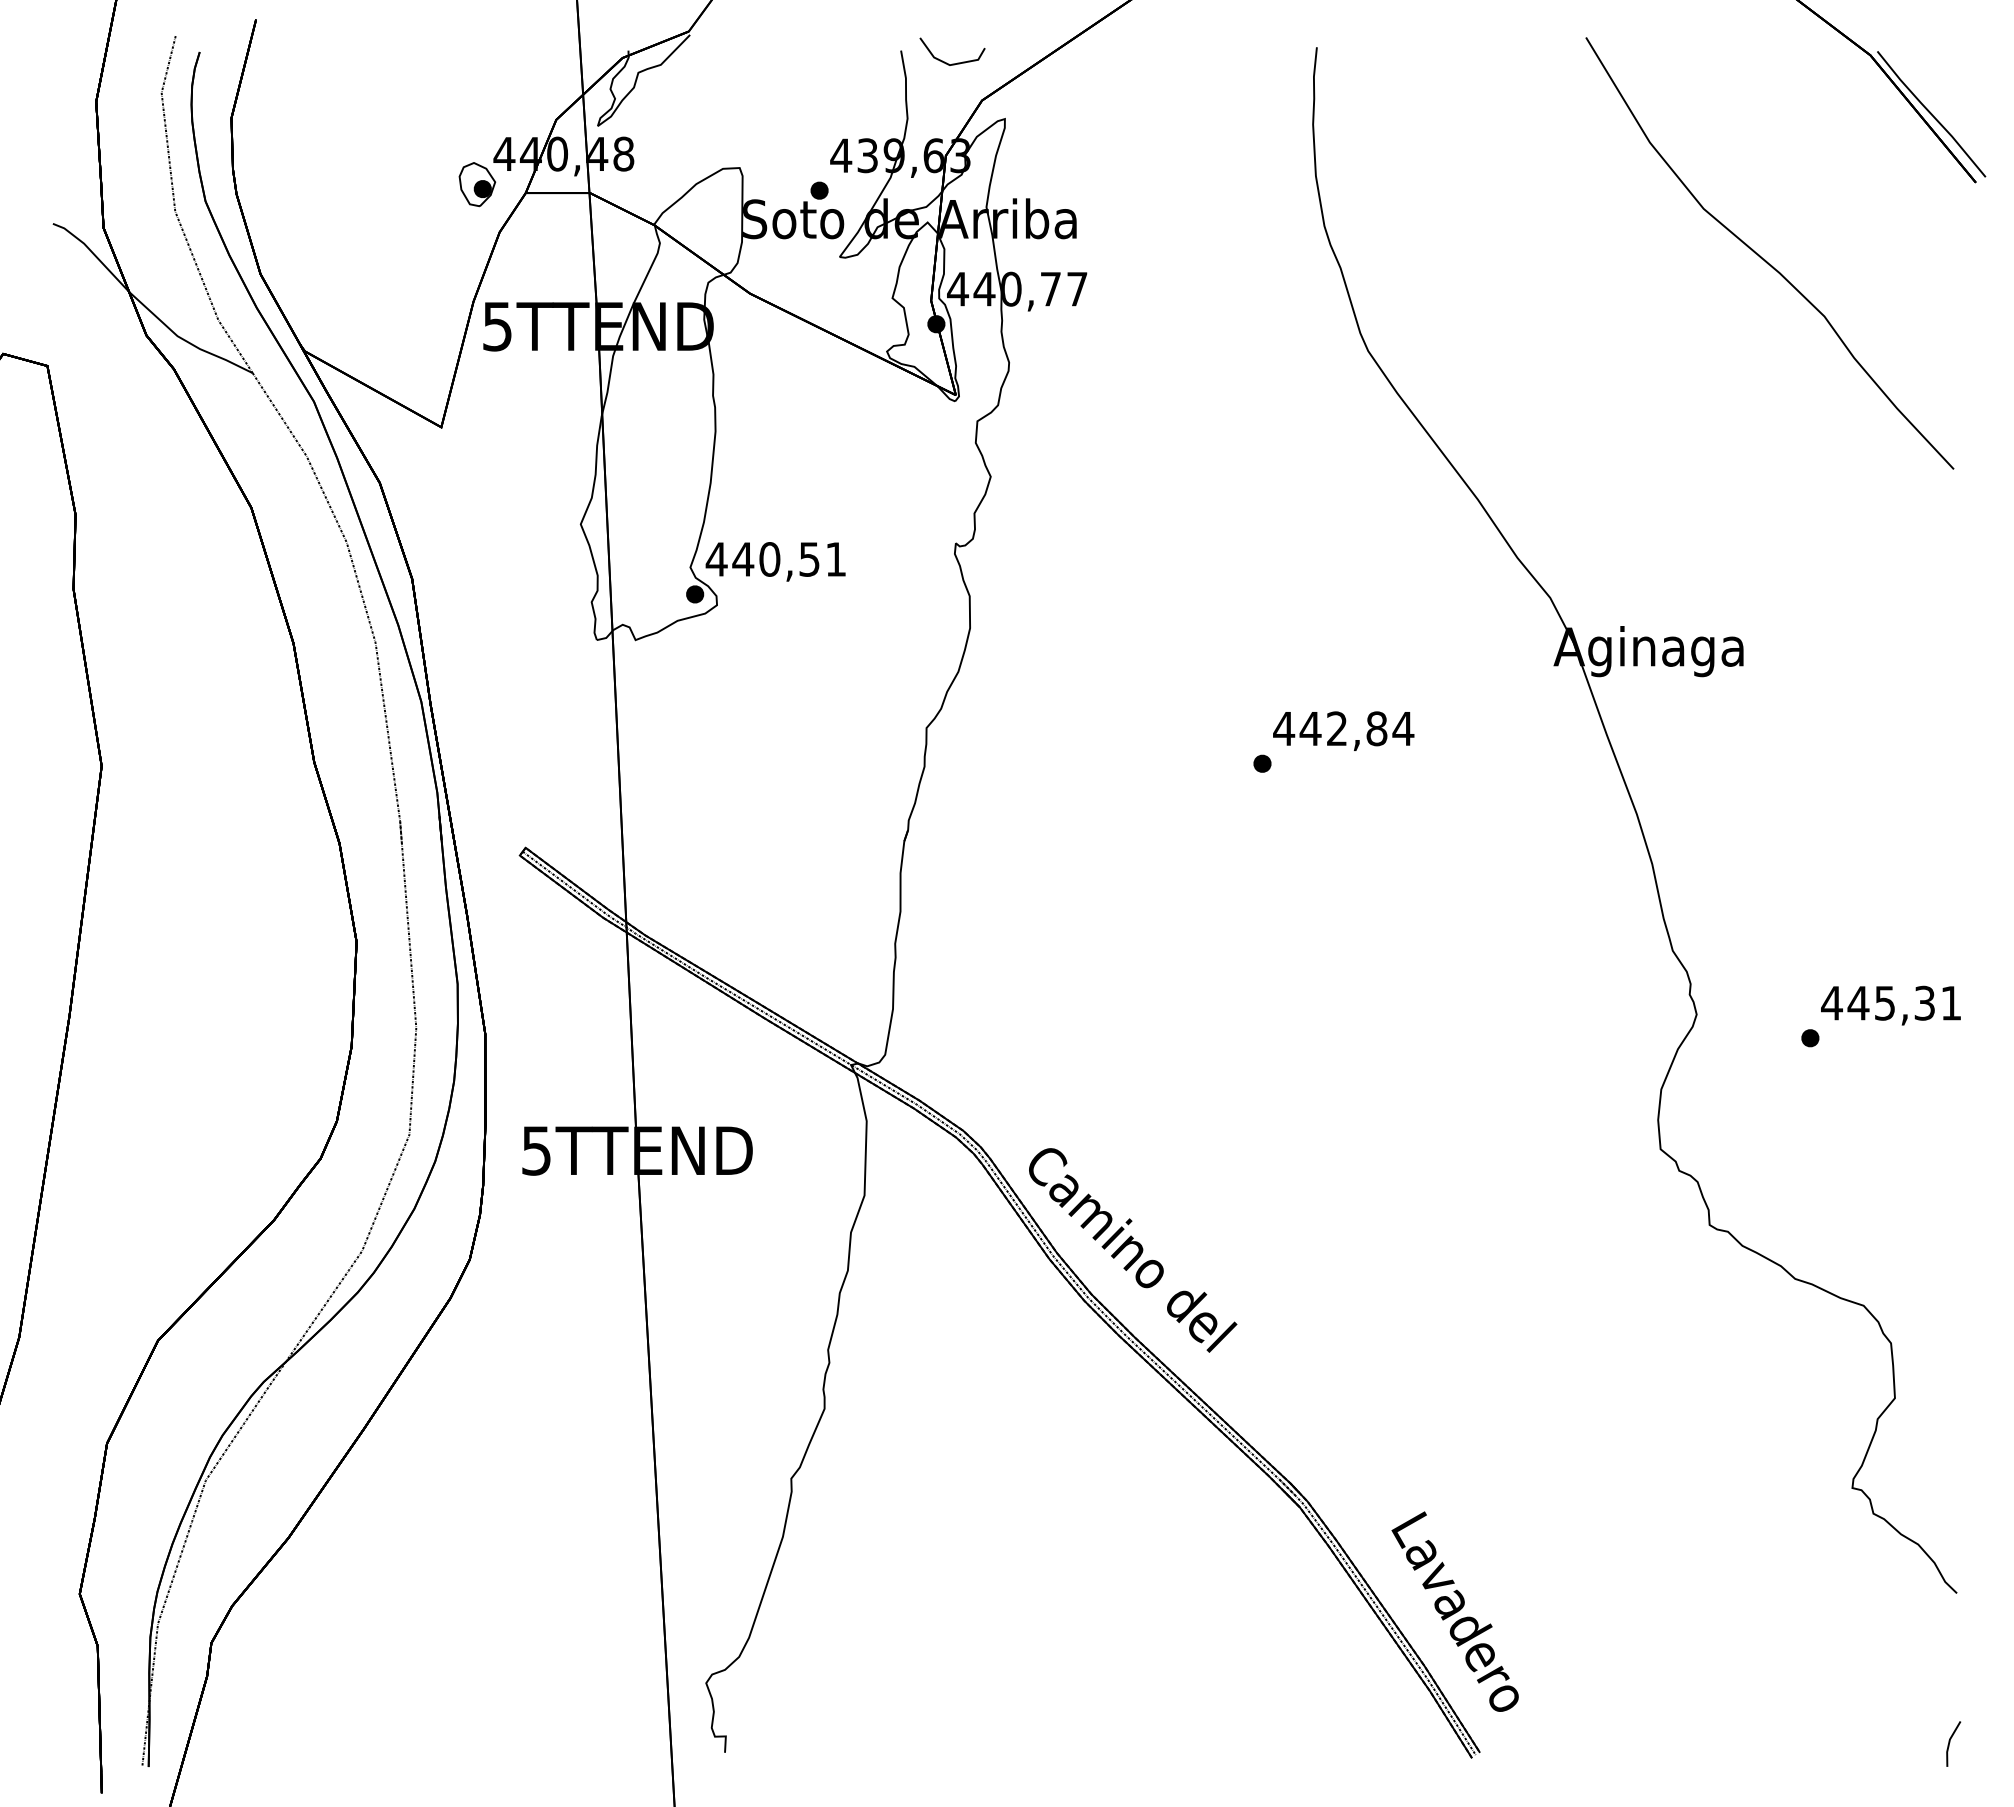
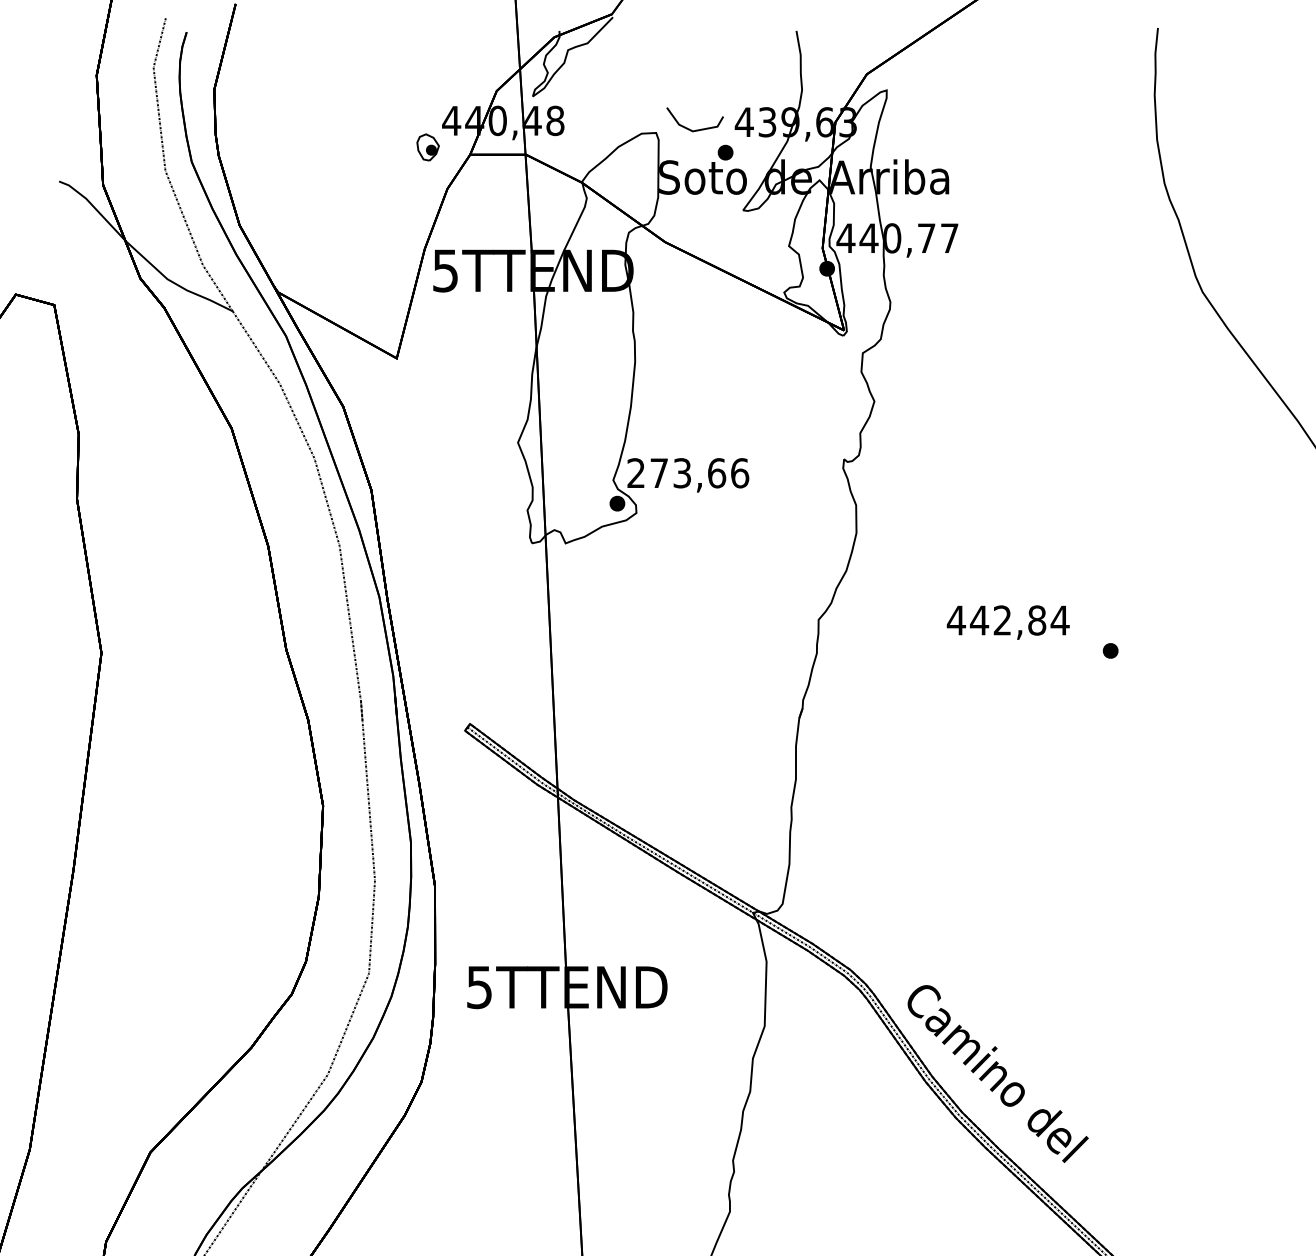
line: (952, 63) -> (695, 129), moved
part: (477, 184) -> (428, 147), size x0.7
text: (775, 559) -> (687, 473), 440,51 -> 273,66
text: (1343, 730) -> (1008, 621), moved

